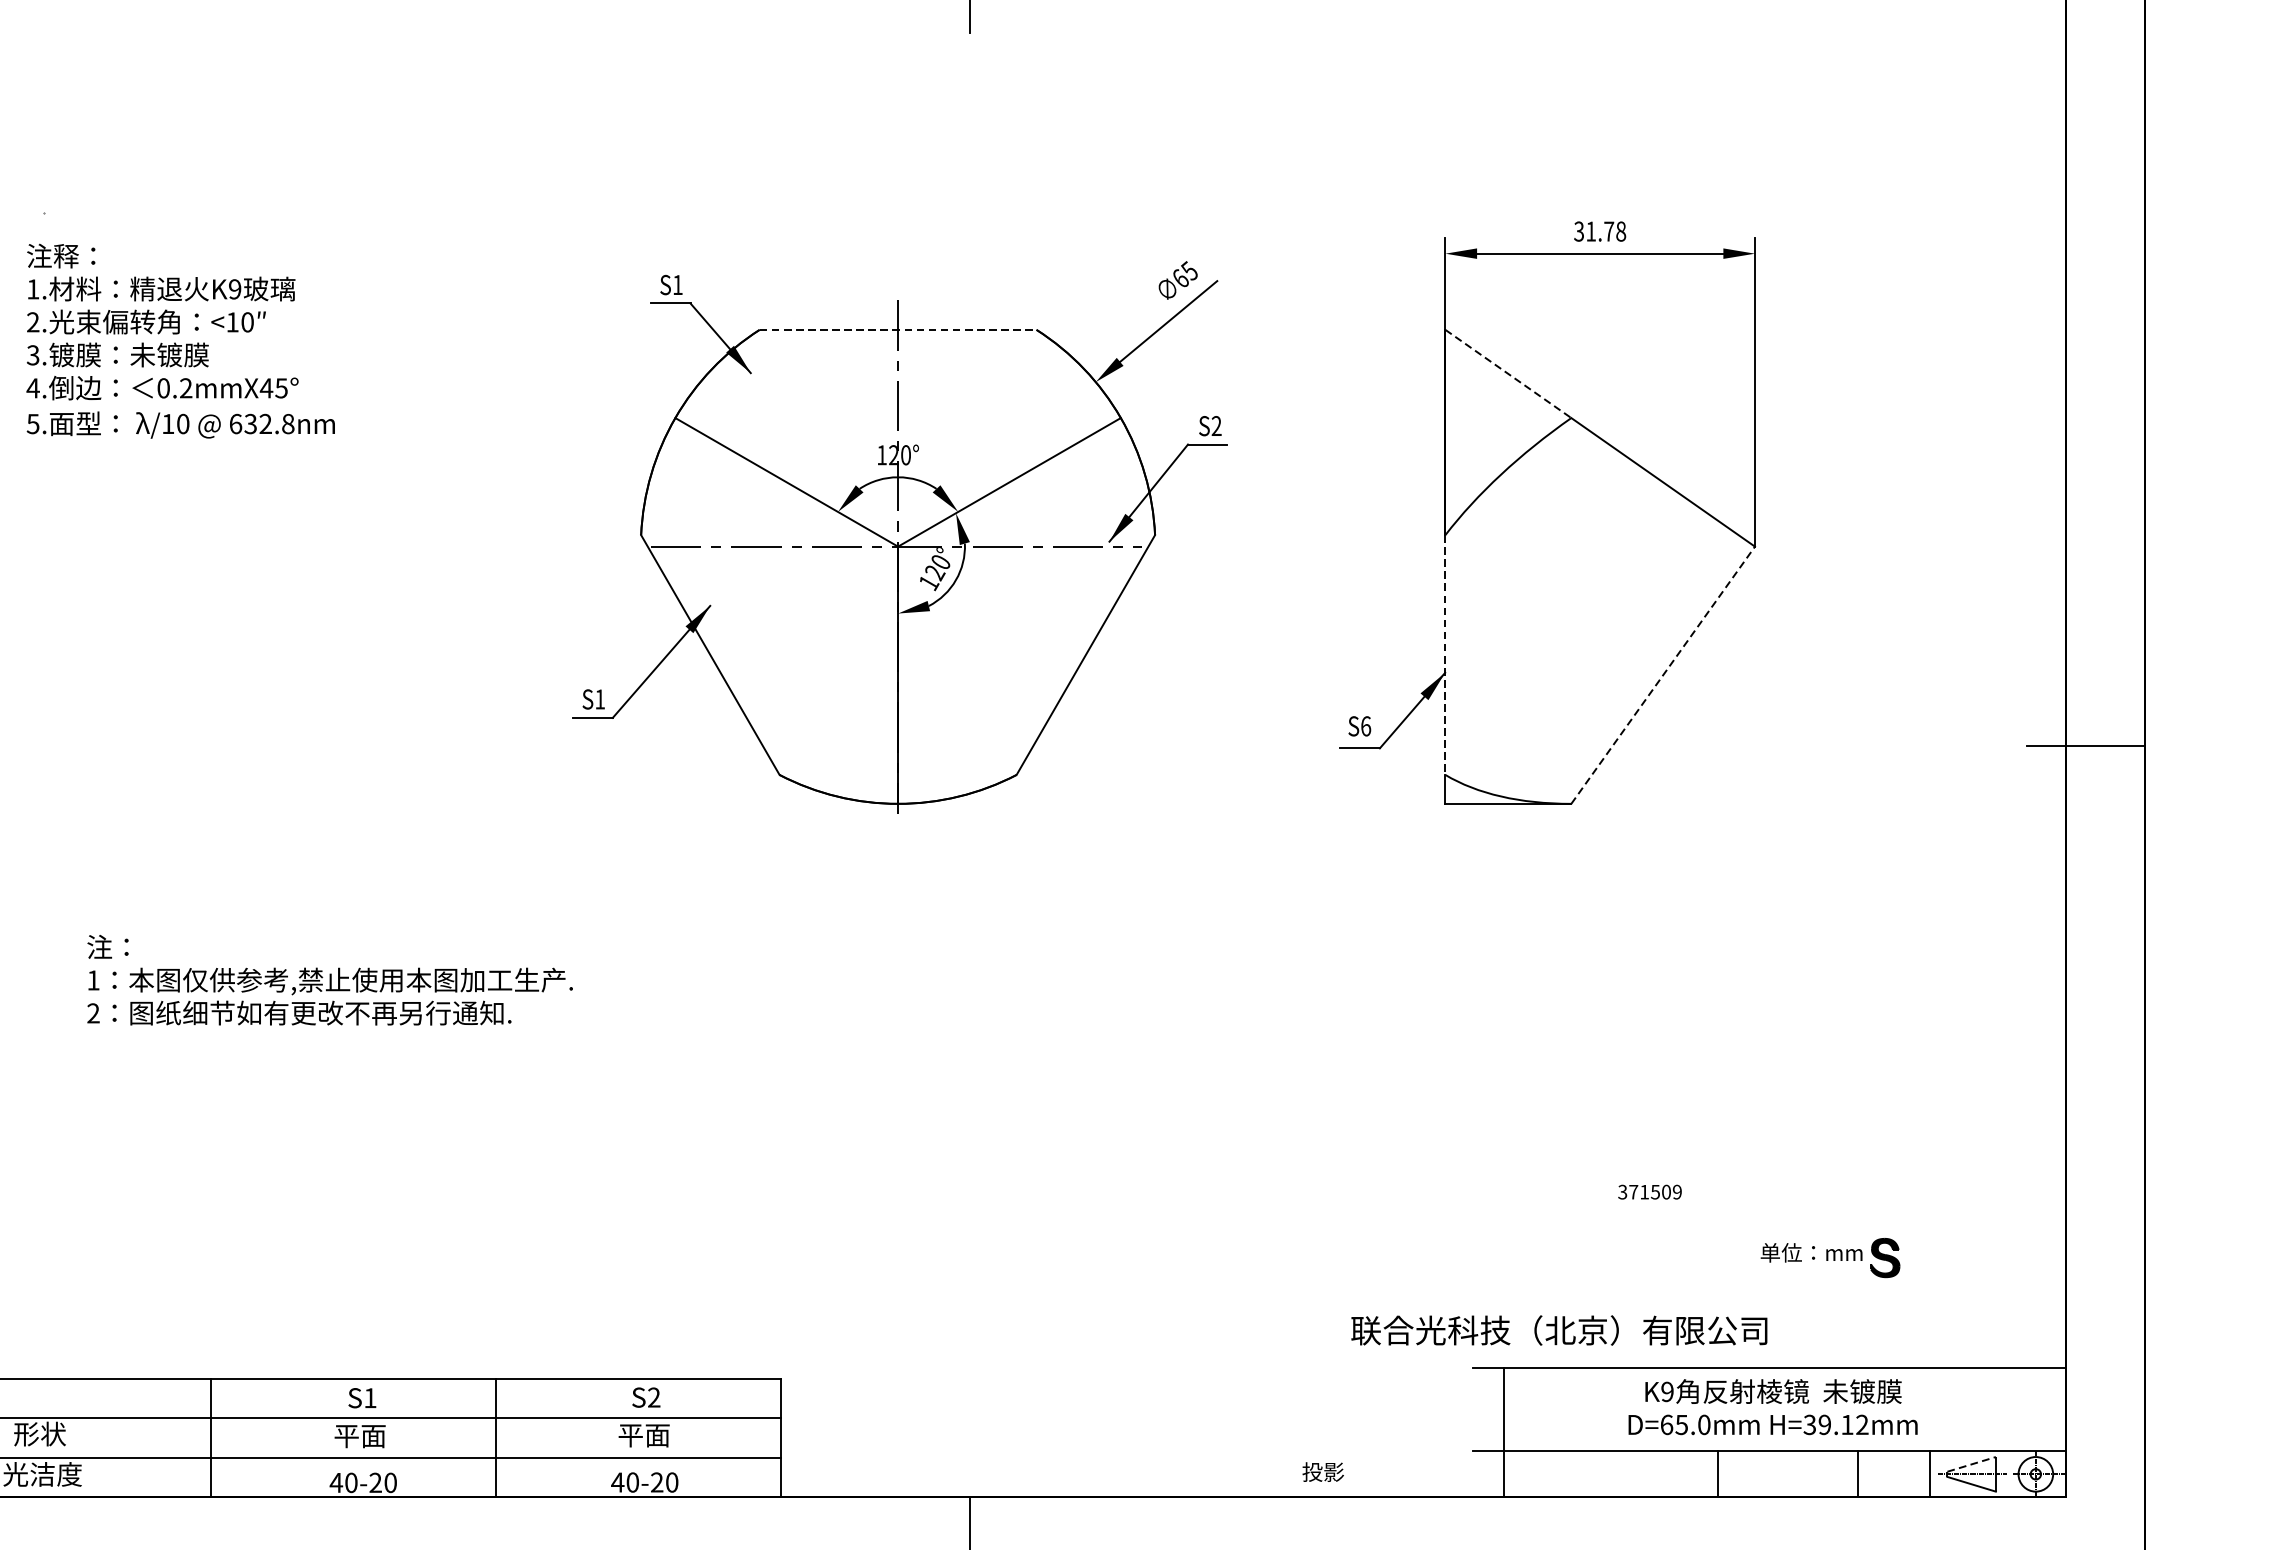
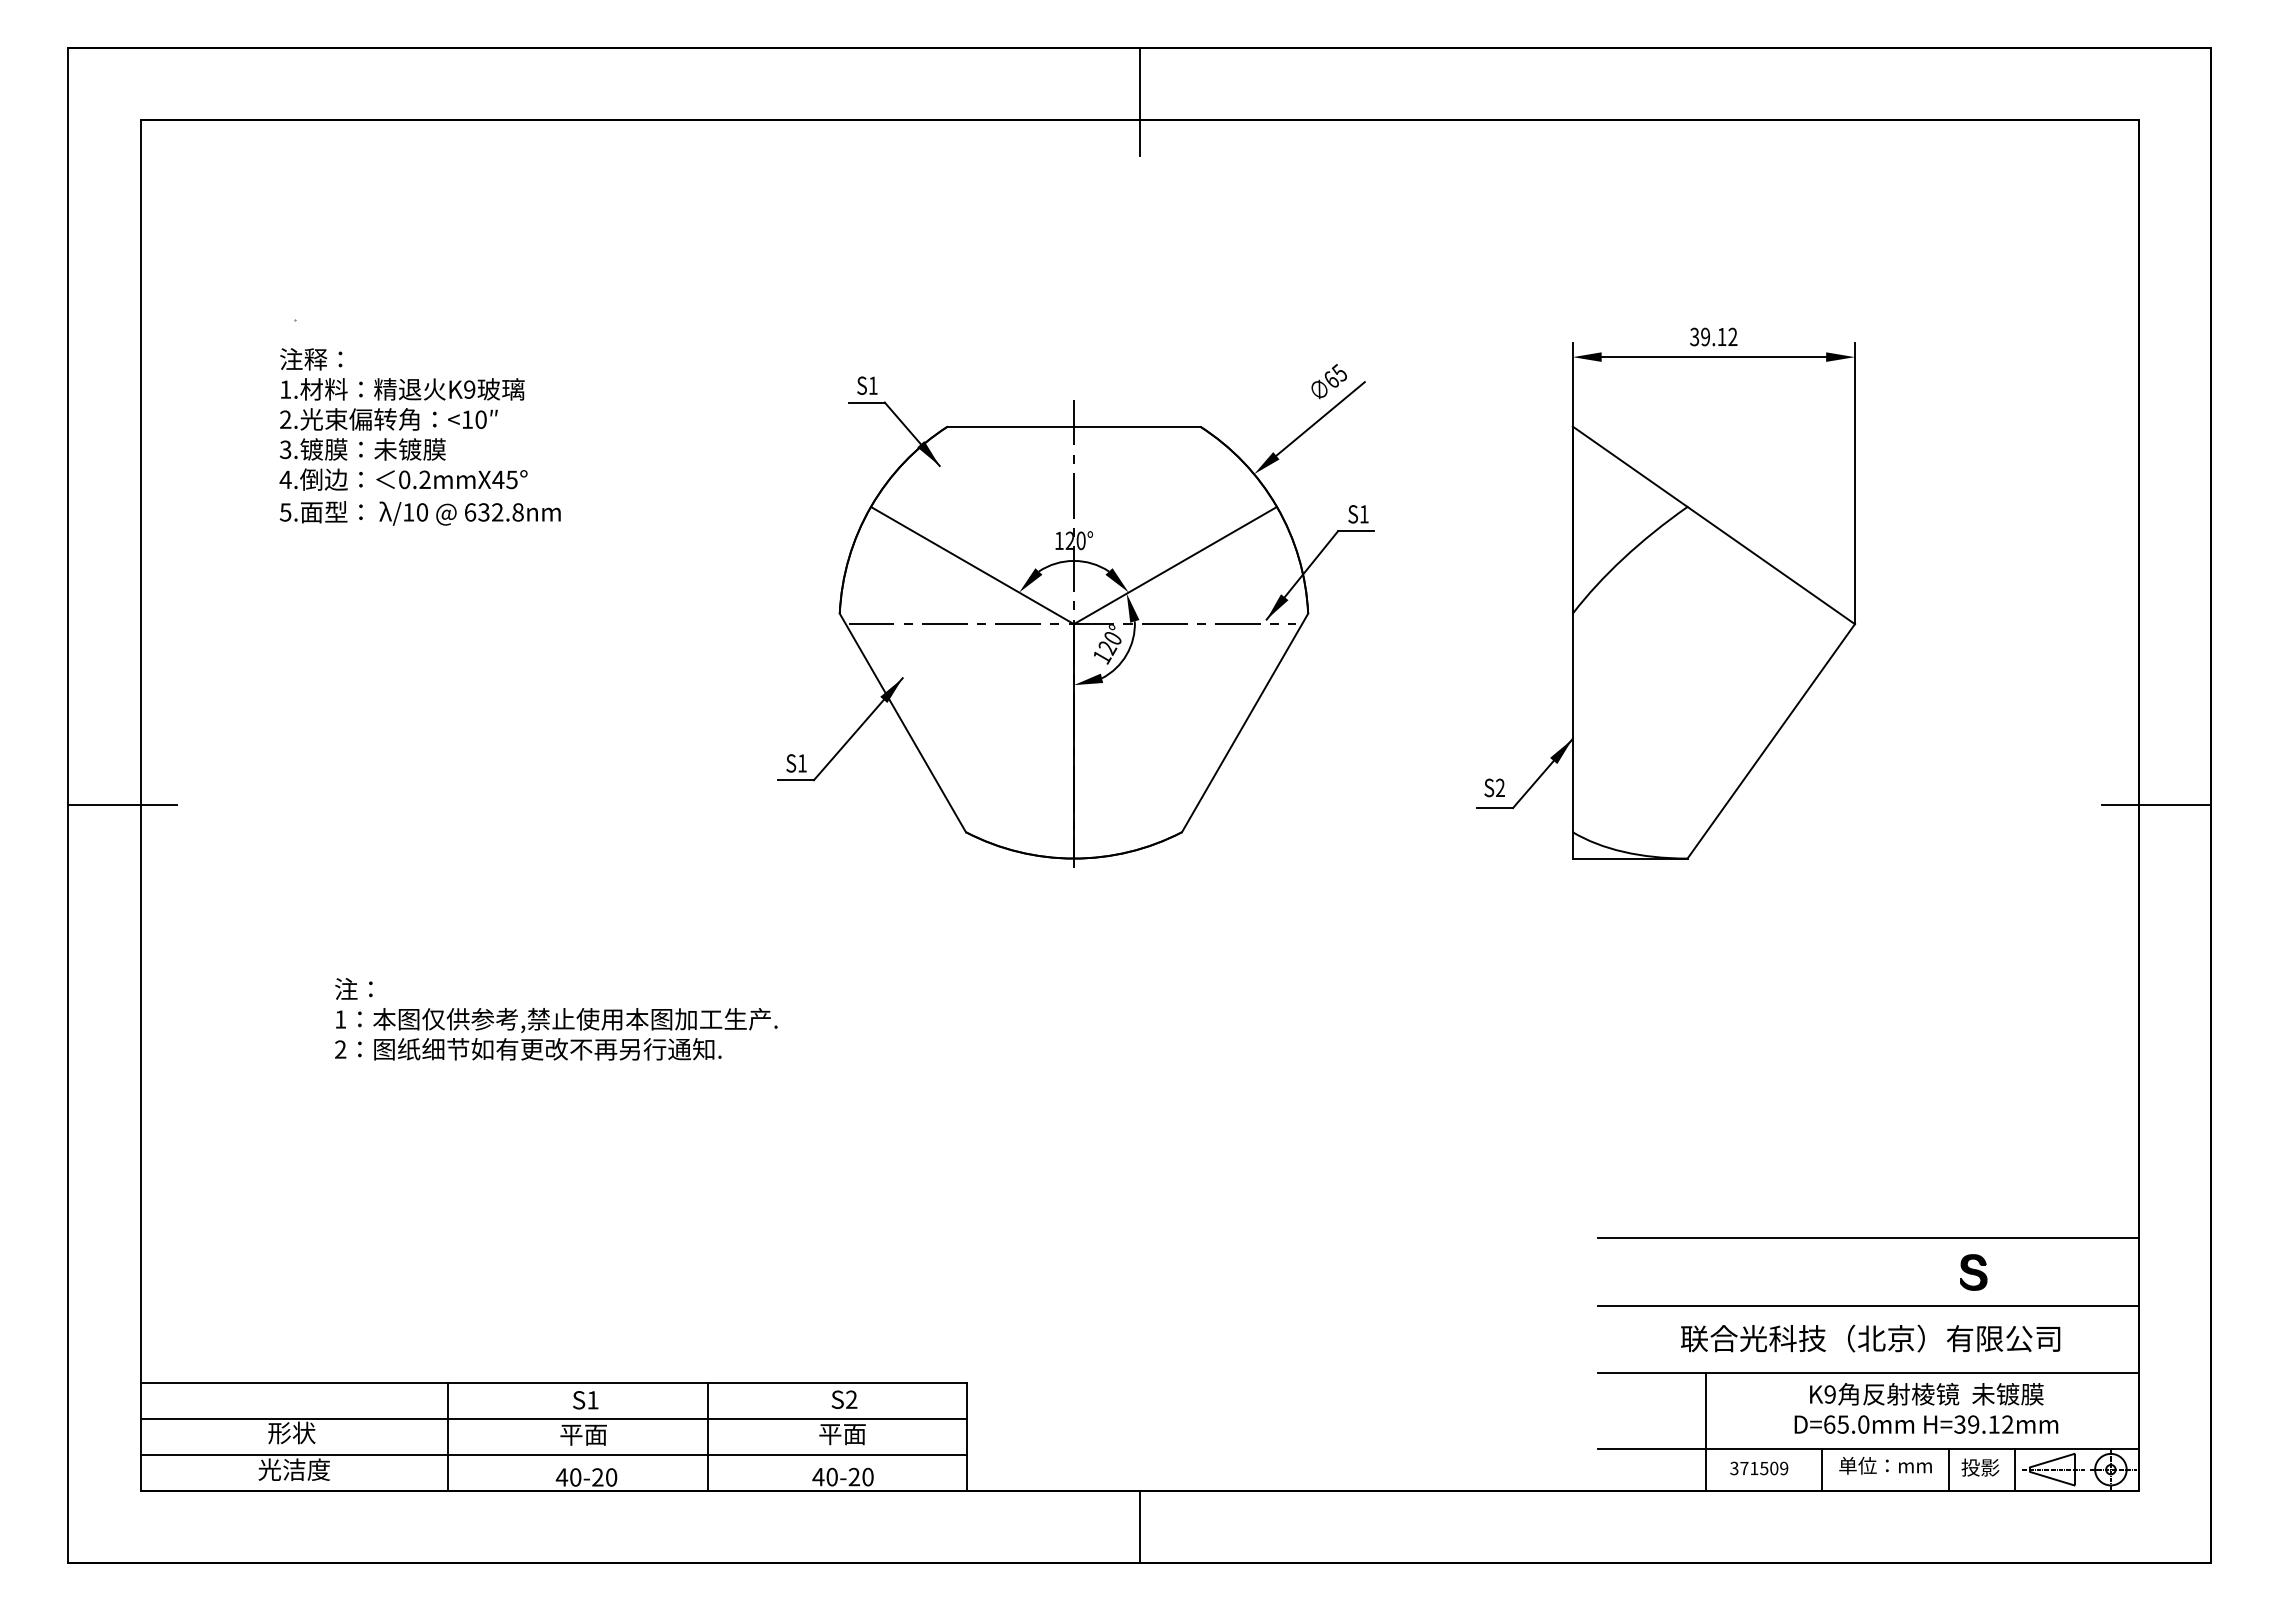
text: (1606, 231) -> (1719, 336), 31.78 -> 39.12
line: (898, 329) -> (1074, 426), dashed -> solid
line: (1508, 374) -> (1630, 467), dashed -> solid
text: (1215, 426) -> (1363, 514), S2 -> S1
line: (1445, 655) -> (1572, 723), dashed -> solid
line: (1663, 674) -> (1771, 740), dashed -> solid
text: (1366, 725) -> (1500, 787), S6 -> S2
text: (1650, 1192) -> (1759, 1468), moved
line: (1768, 1220) -> (1867, 1238), added
text: (1811, 1252) -> (1885, 1465), moved
line: (1768, 1294) -> (1867, 1305), added
text: (1559, 1330) -> (1870, 1338), moved
text: (1773, 1407) -> (1926, 1408), moved
line: (1504, 1432) -> (1706, 1431), moved
line: (1971, 1464) -> (2052, 1460), dashed -> solid
text: (1323, 1471) -> (1980, 1467), moved

